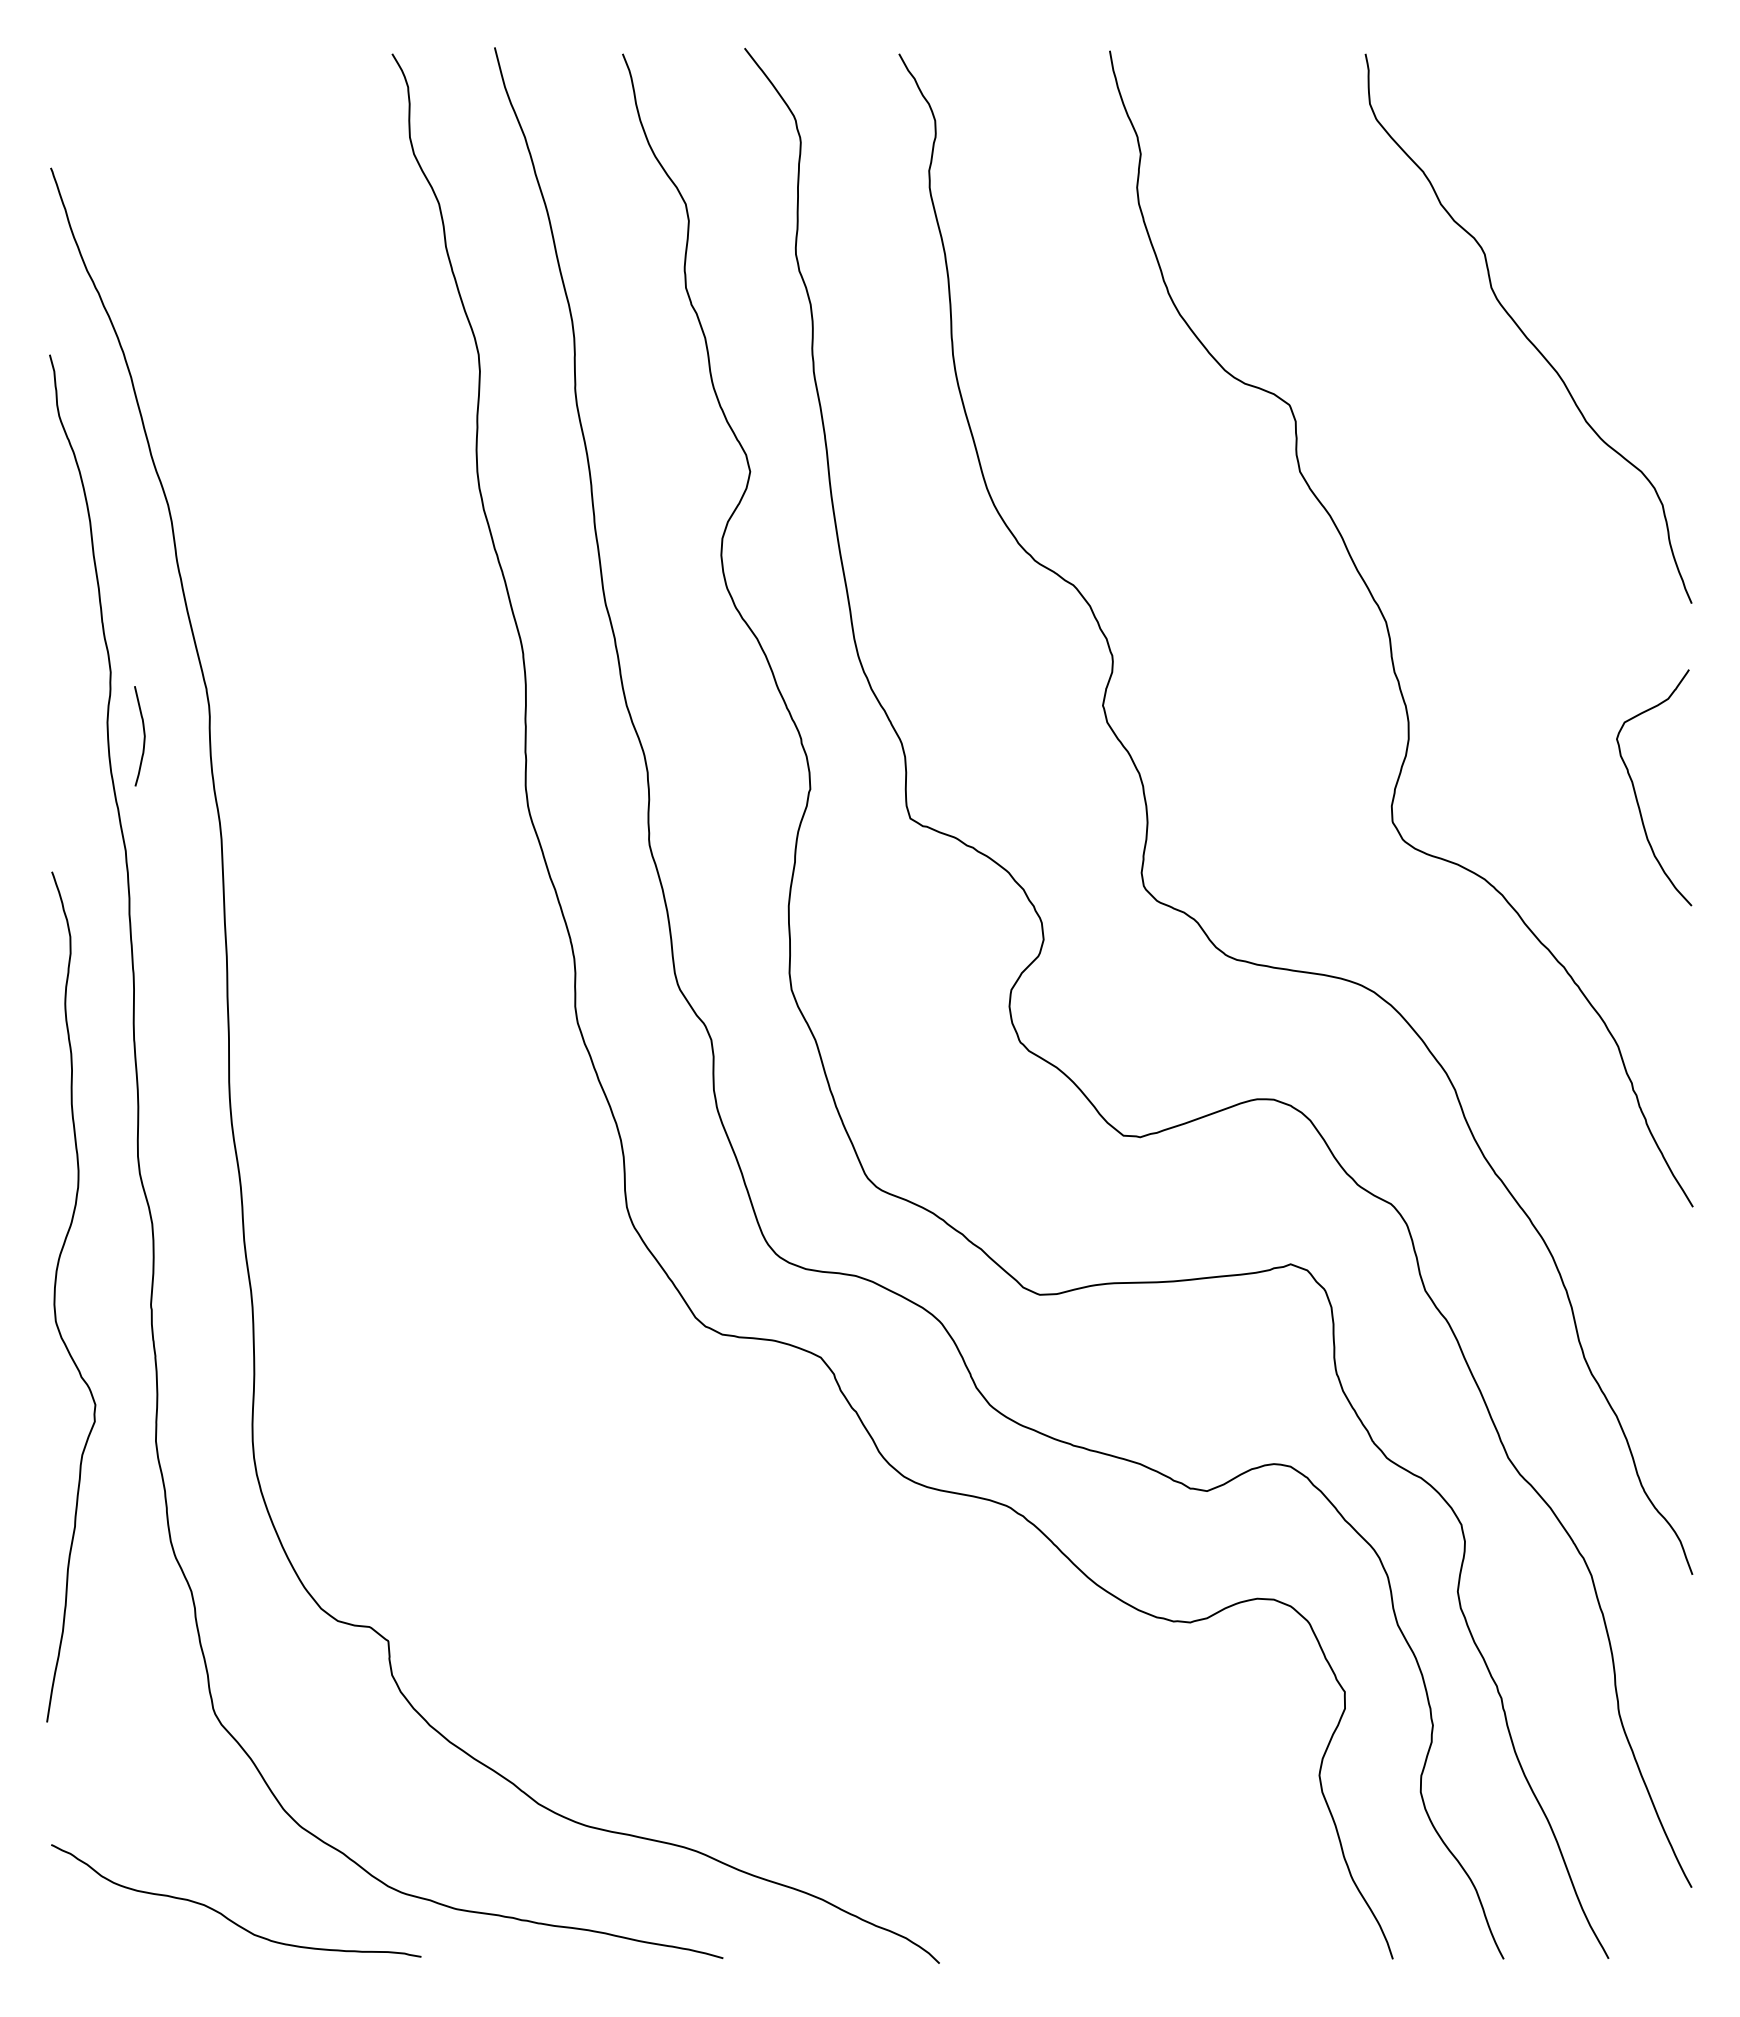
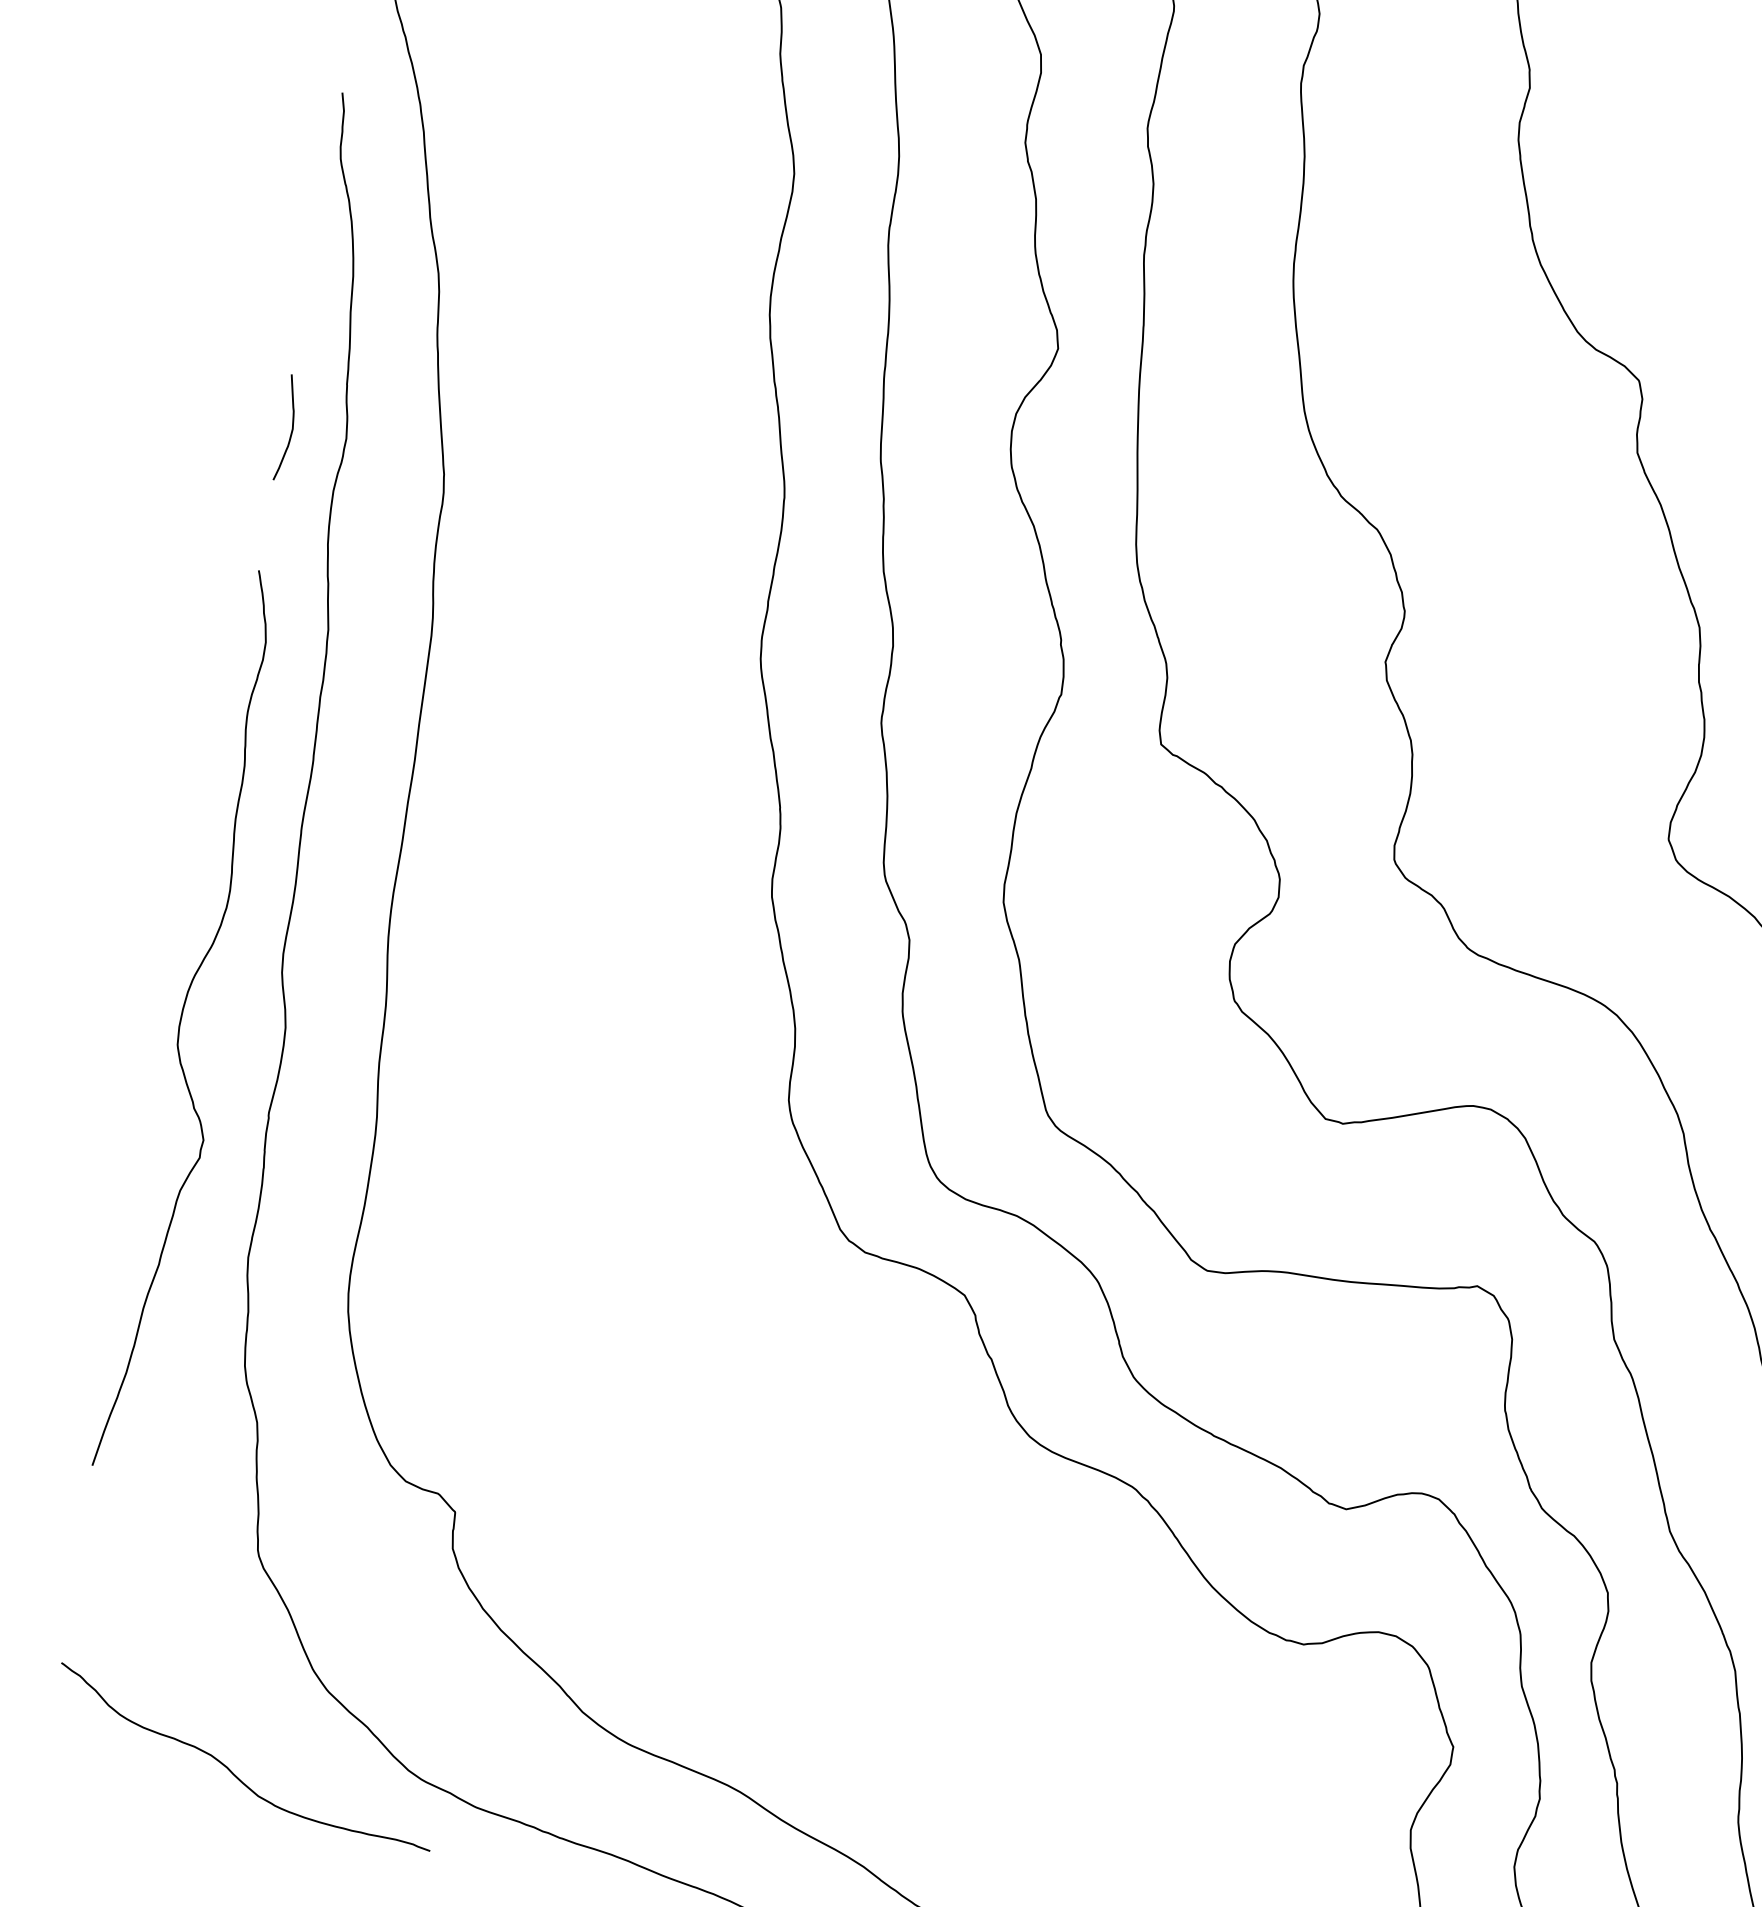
curve: (143, 736) -> (291, 429), moved
curve: (55, 1296) -> (182, 1018), moved

